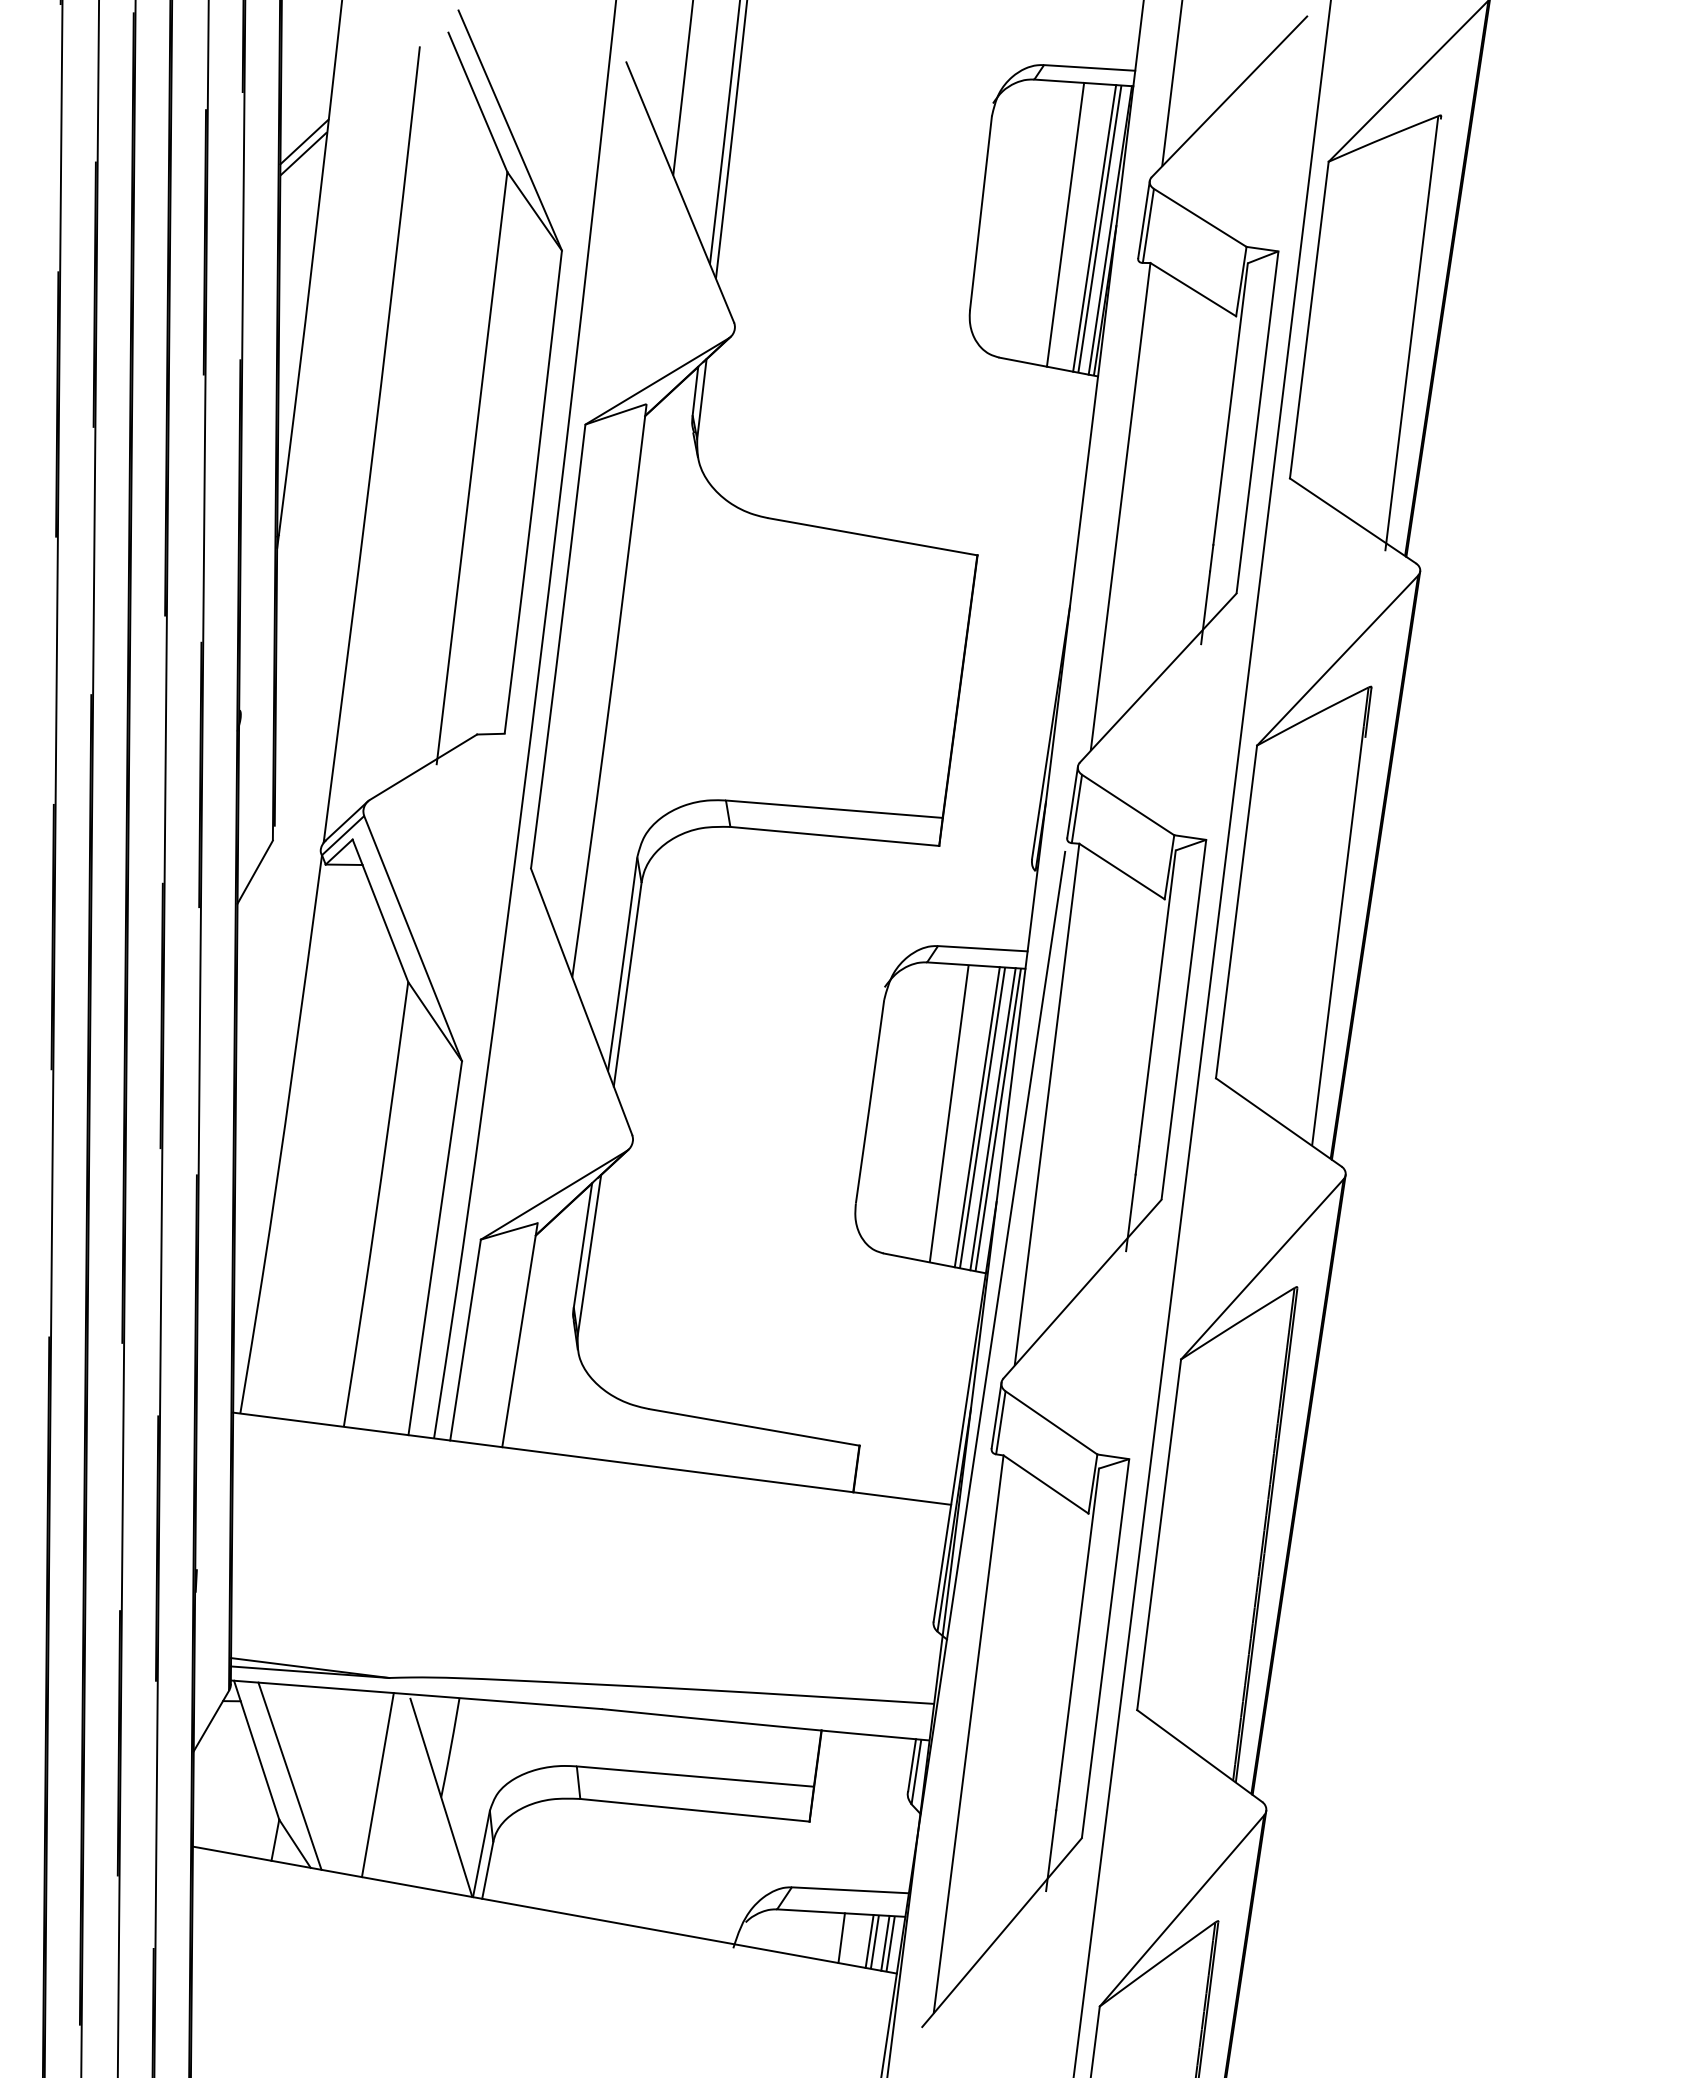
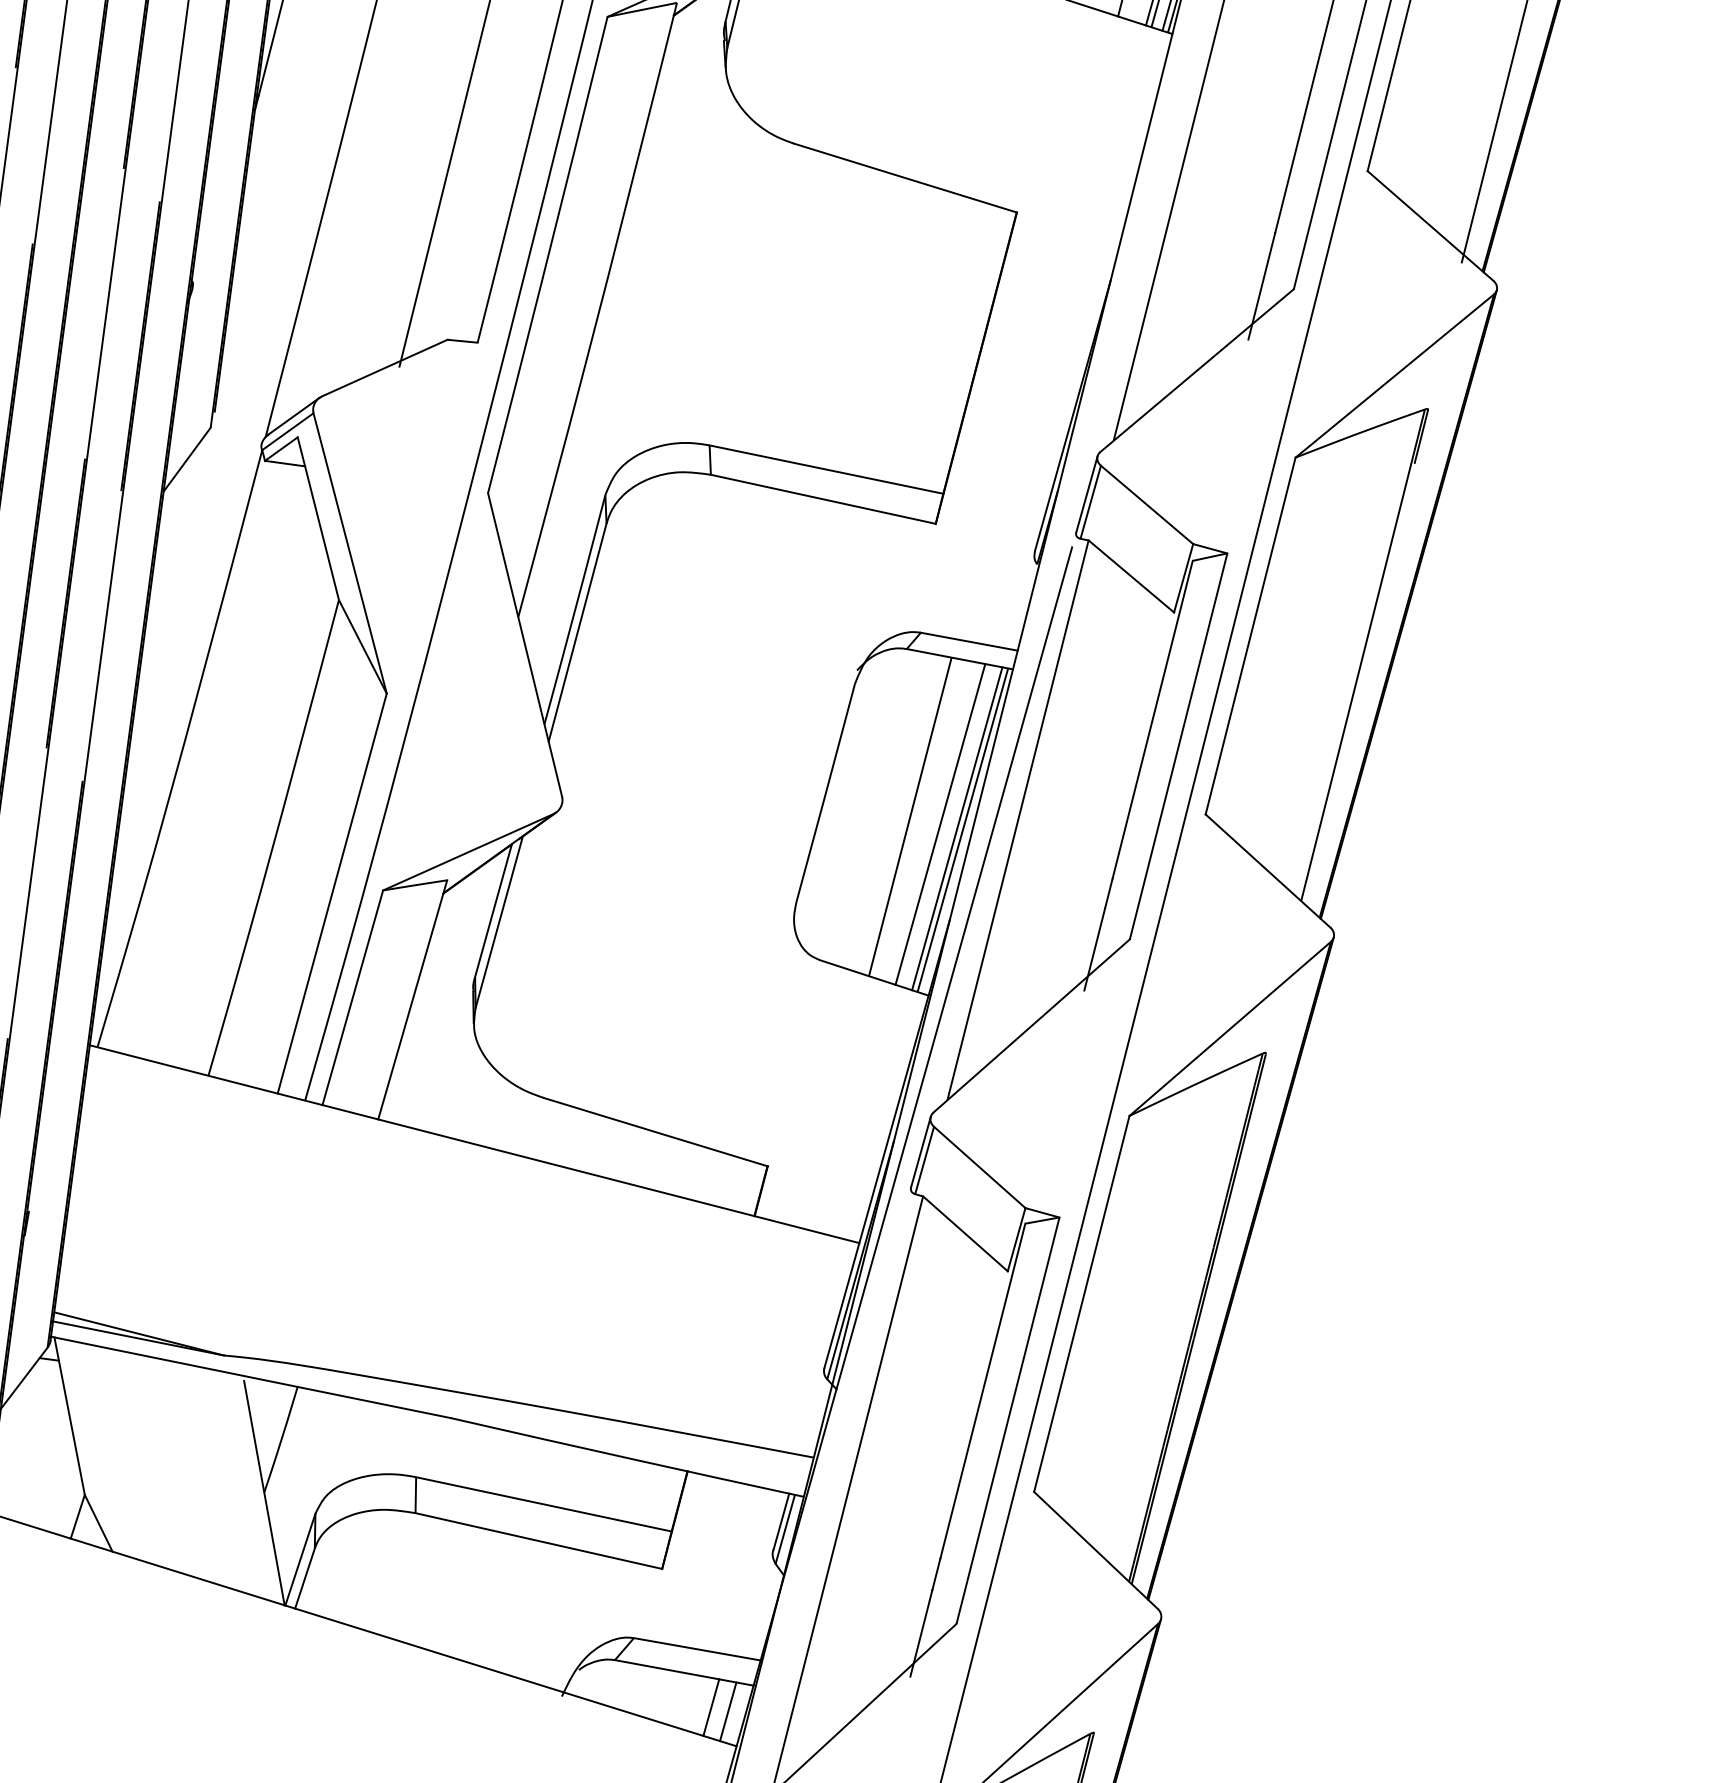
line: (982, 1117) -> (946, 825), removed
line: (289, 1775) -> (101, 1448), removed
line: (377, 1785) -> (196, 1470), removed
line: (841, 1938) -> (681, 1700), removed
line: (874, 1941) -> (716, 1708), removed
line: (890, 1943) -> (733, 1712), removed

